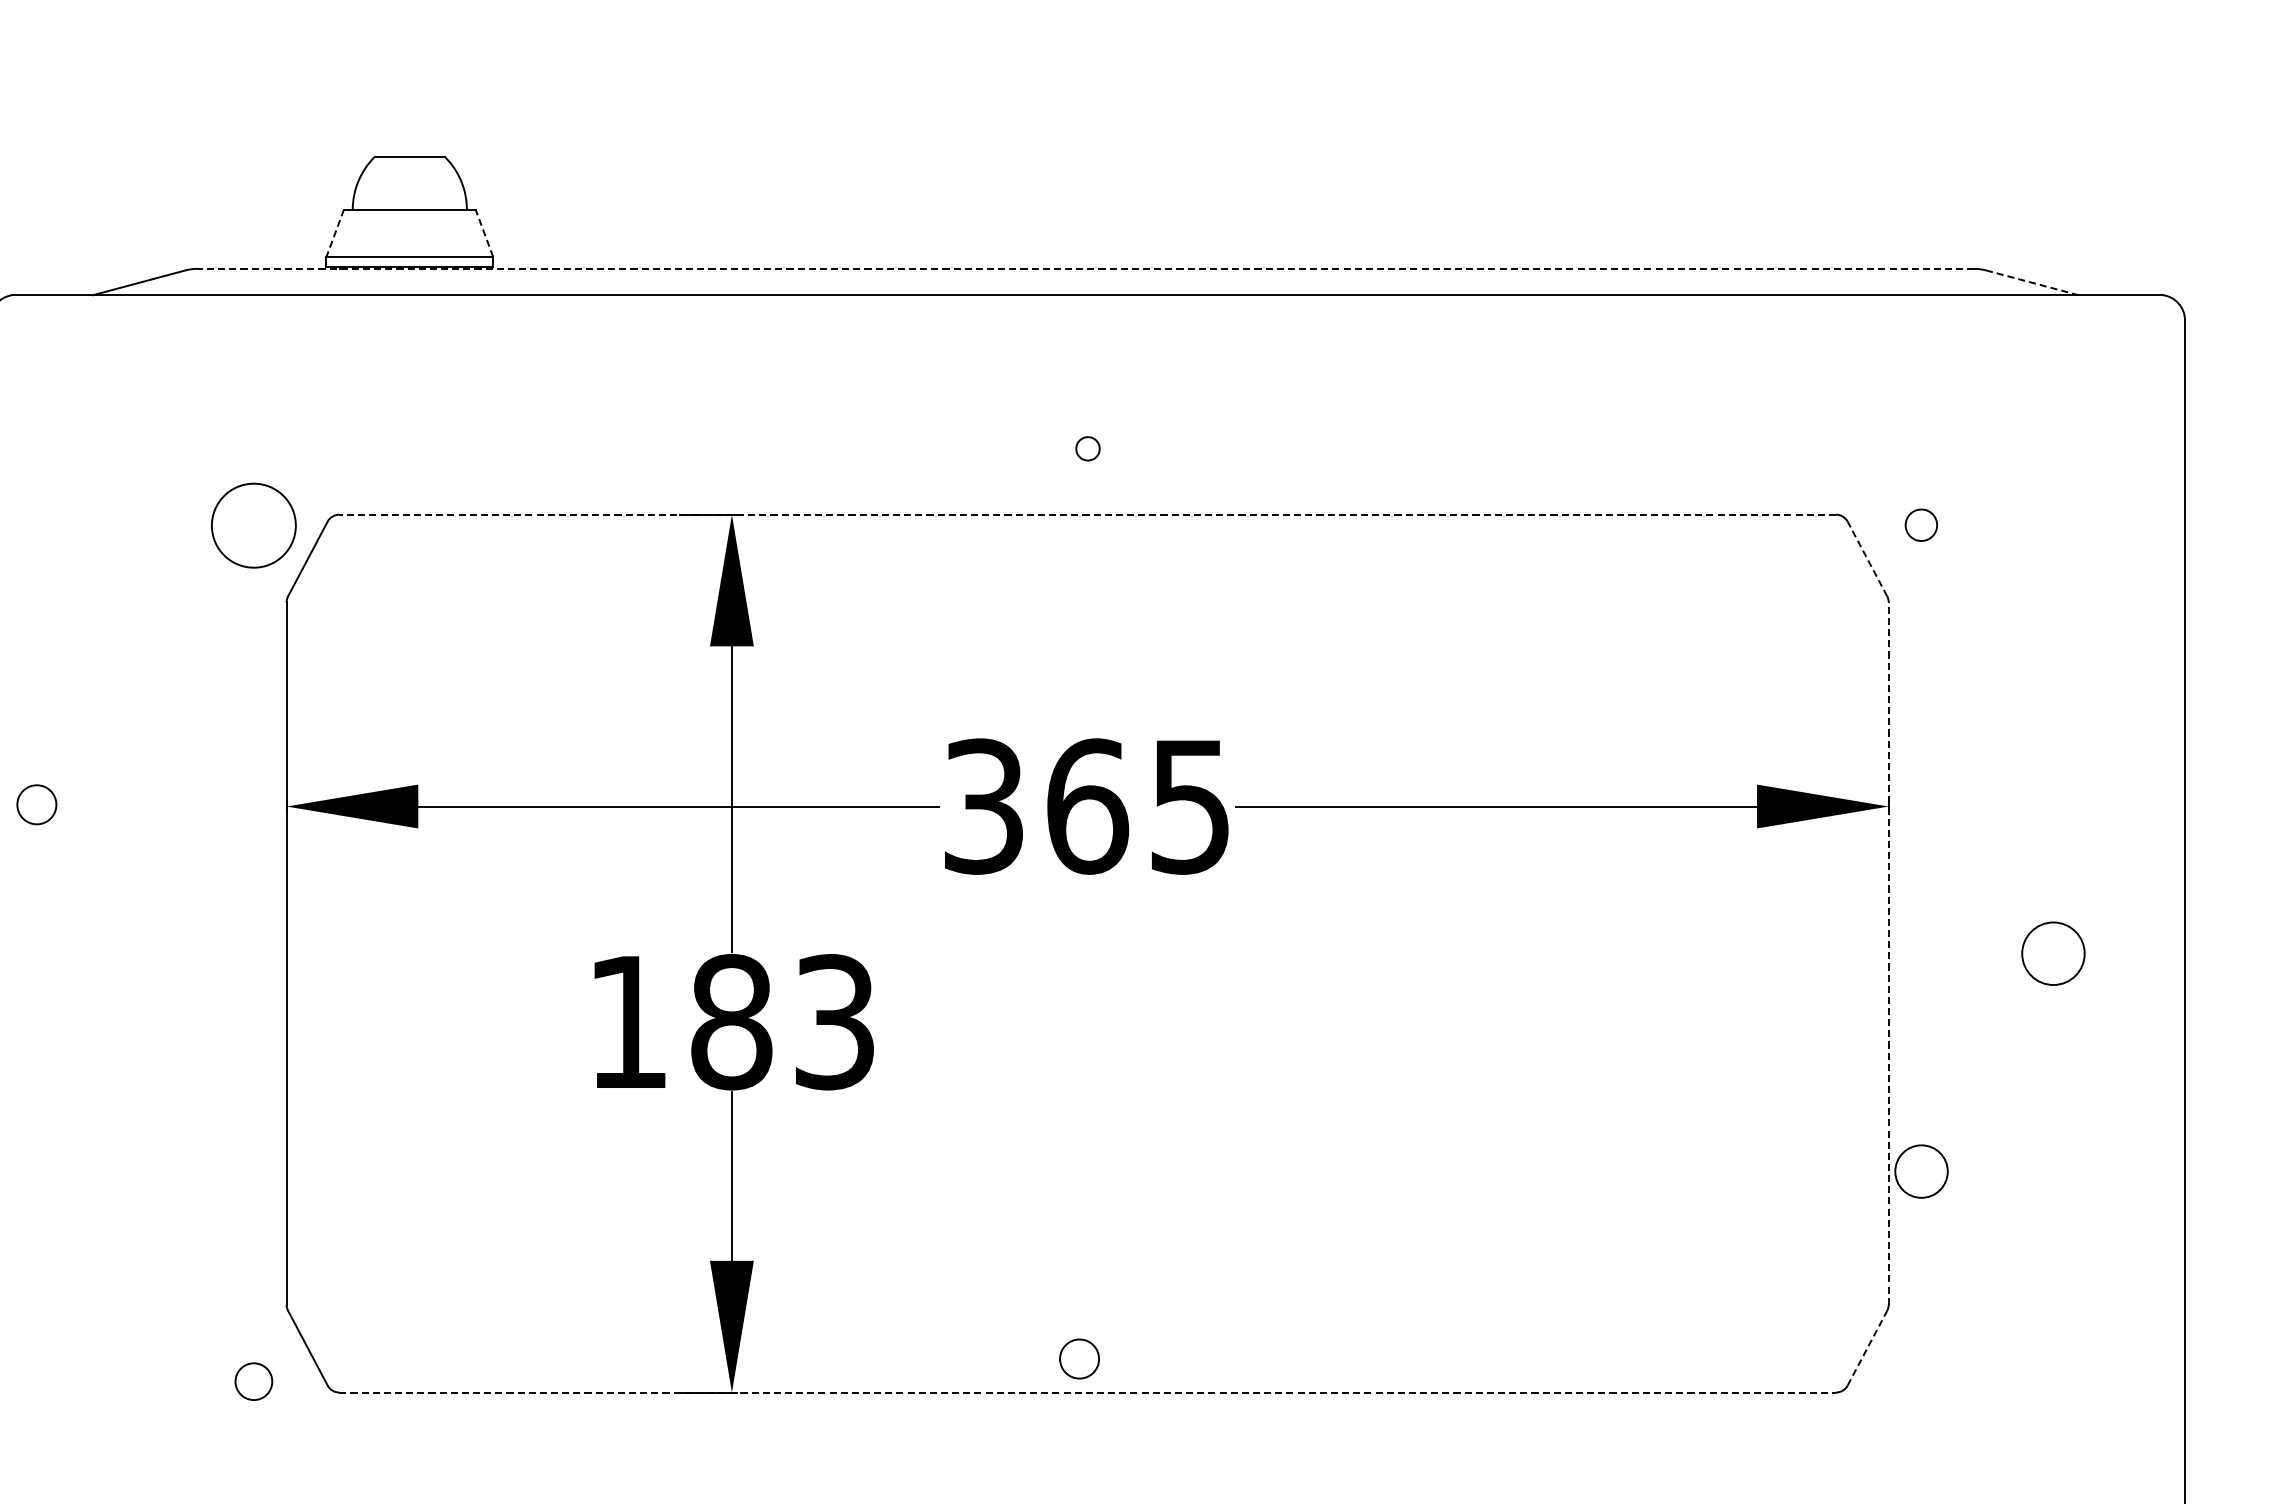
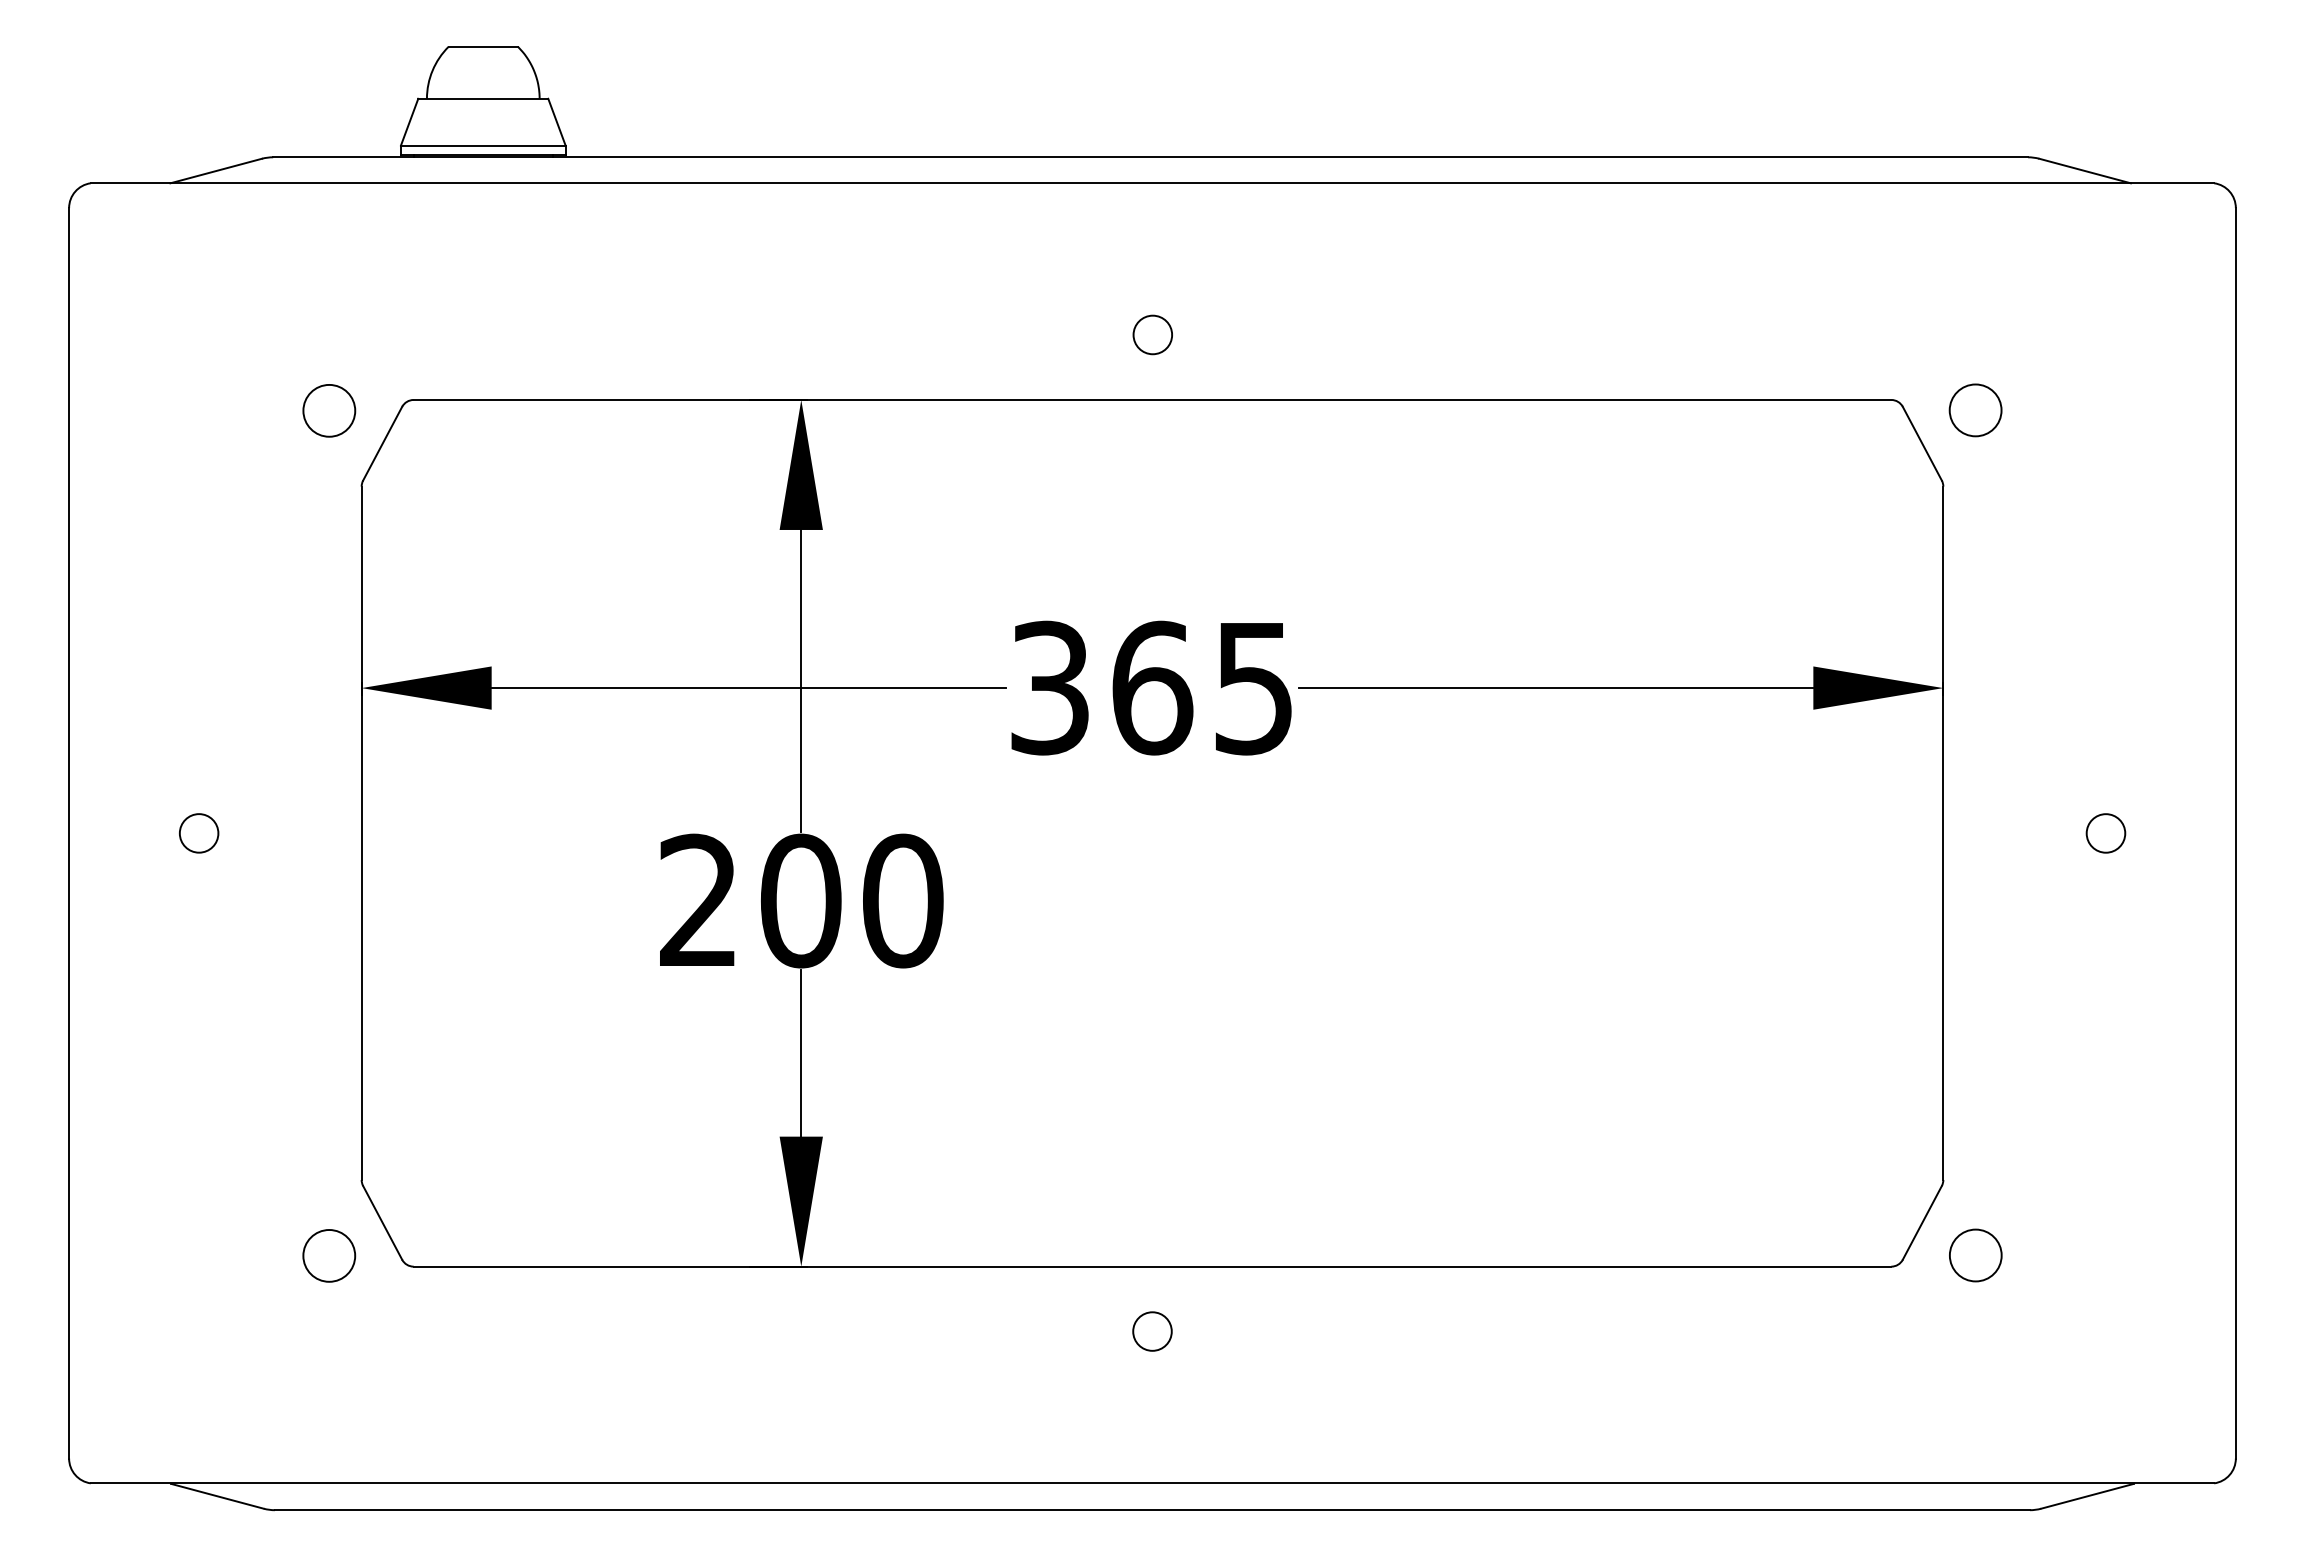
line: (335, 233) -> (409, 122), dashed -> solid
line: (483, 233) -> (556, 122), dashed -> solid
line: (1085, 269) -> (1150, 157), dashed -> solid
line: (2032, 283) -> (2085, 171), dashed -> solid
circle: (1087, 448) -> (1152, 334), size x1.67
line: (1087, 514) -> (1152, 399), dashed -> solid
circle: (254, 525) -> (329, 410), size x0.62
circle: (1921, 525) -> (1975, 410), size x1.67
line: (1867, 558) -> (1922, 443), dashed -> solid
circle: (37, 804) -> (199, 833), moved
line: (1888, 953) -> (1943, 833), dashed -> solid
circle: (2052, 953) -> (2105, 833), size x0.62
text: (732, 1021) -> (801, 900), 183 -> 200
circle: (1921, 1171) -> (1975, 1255), moved
line: (1867, 1347) -> (1922, 1222), dashed -> solid
circle: (1079, 1358) -> (1152, 1331), moved
circle: (254, 1381) -> (329, 1255), size x1.43
line: (1087, 1392) -> (1152, 1266), dashed -> solid

